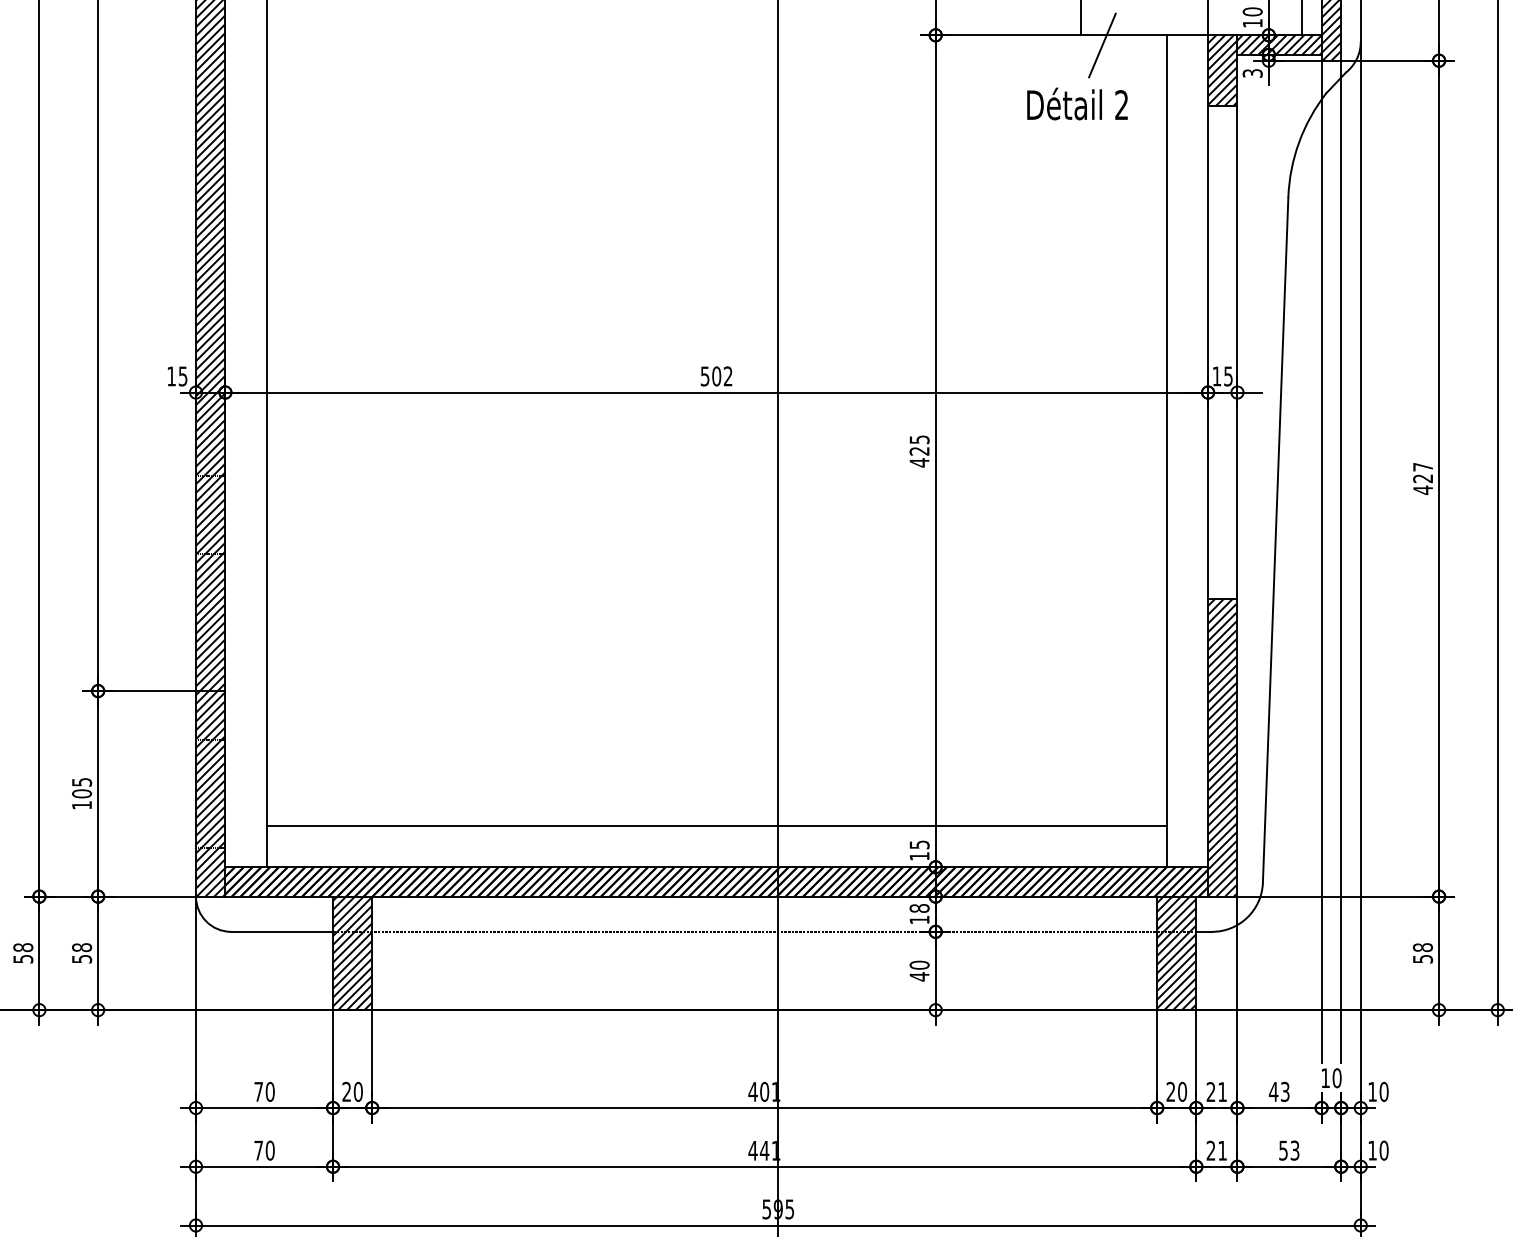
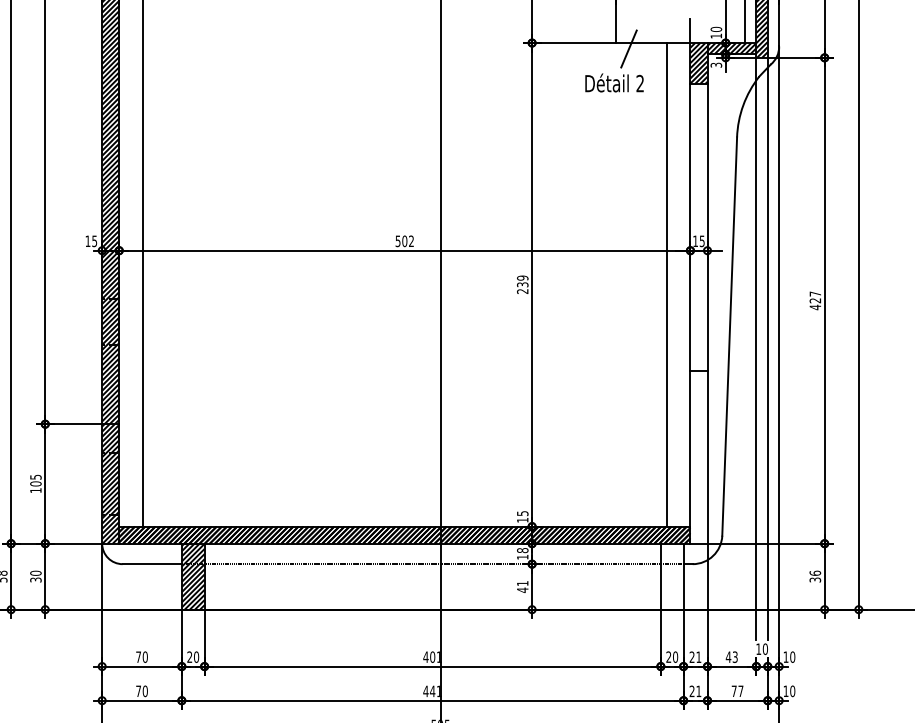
text: (919, 450) -> (522, 284), 425 -> 239
hatch: (1221, 746) -> (698, 456), removed
line: (716, 825) -> (404, 502), removed
text: (81, 953) -> (35, 576), 58 -> 30
hatch: (1175, 953) -> (671, 576), removed
text: (1421, 953) -> (814, 576), 58 -> 36
text: (919, 965) -> (522, 583), 40 -> 41
text: (1289, 1150) -> (737, 691), 53 -> 77

